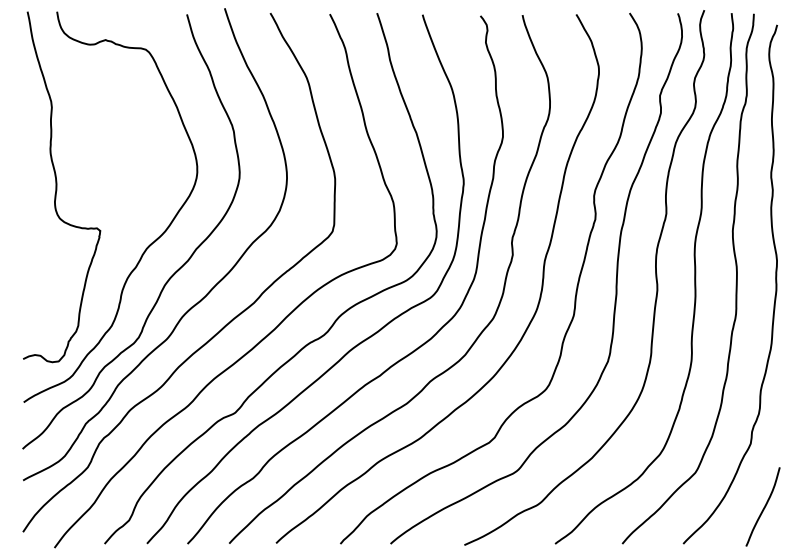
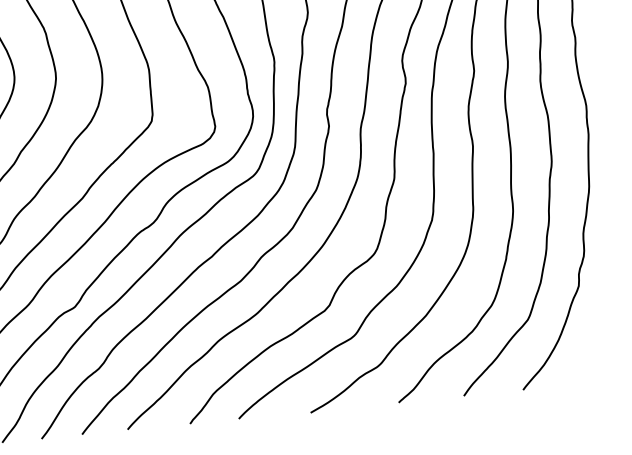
curve: (763, 507) -> (597, 346), removed

